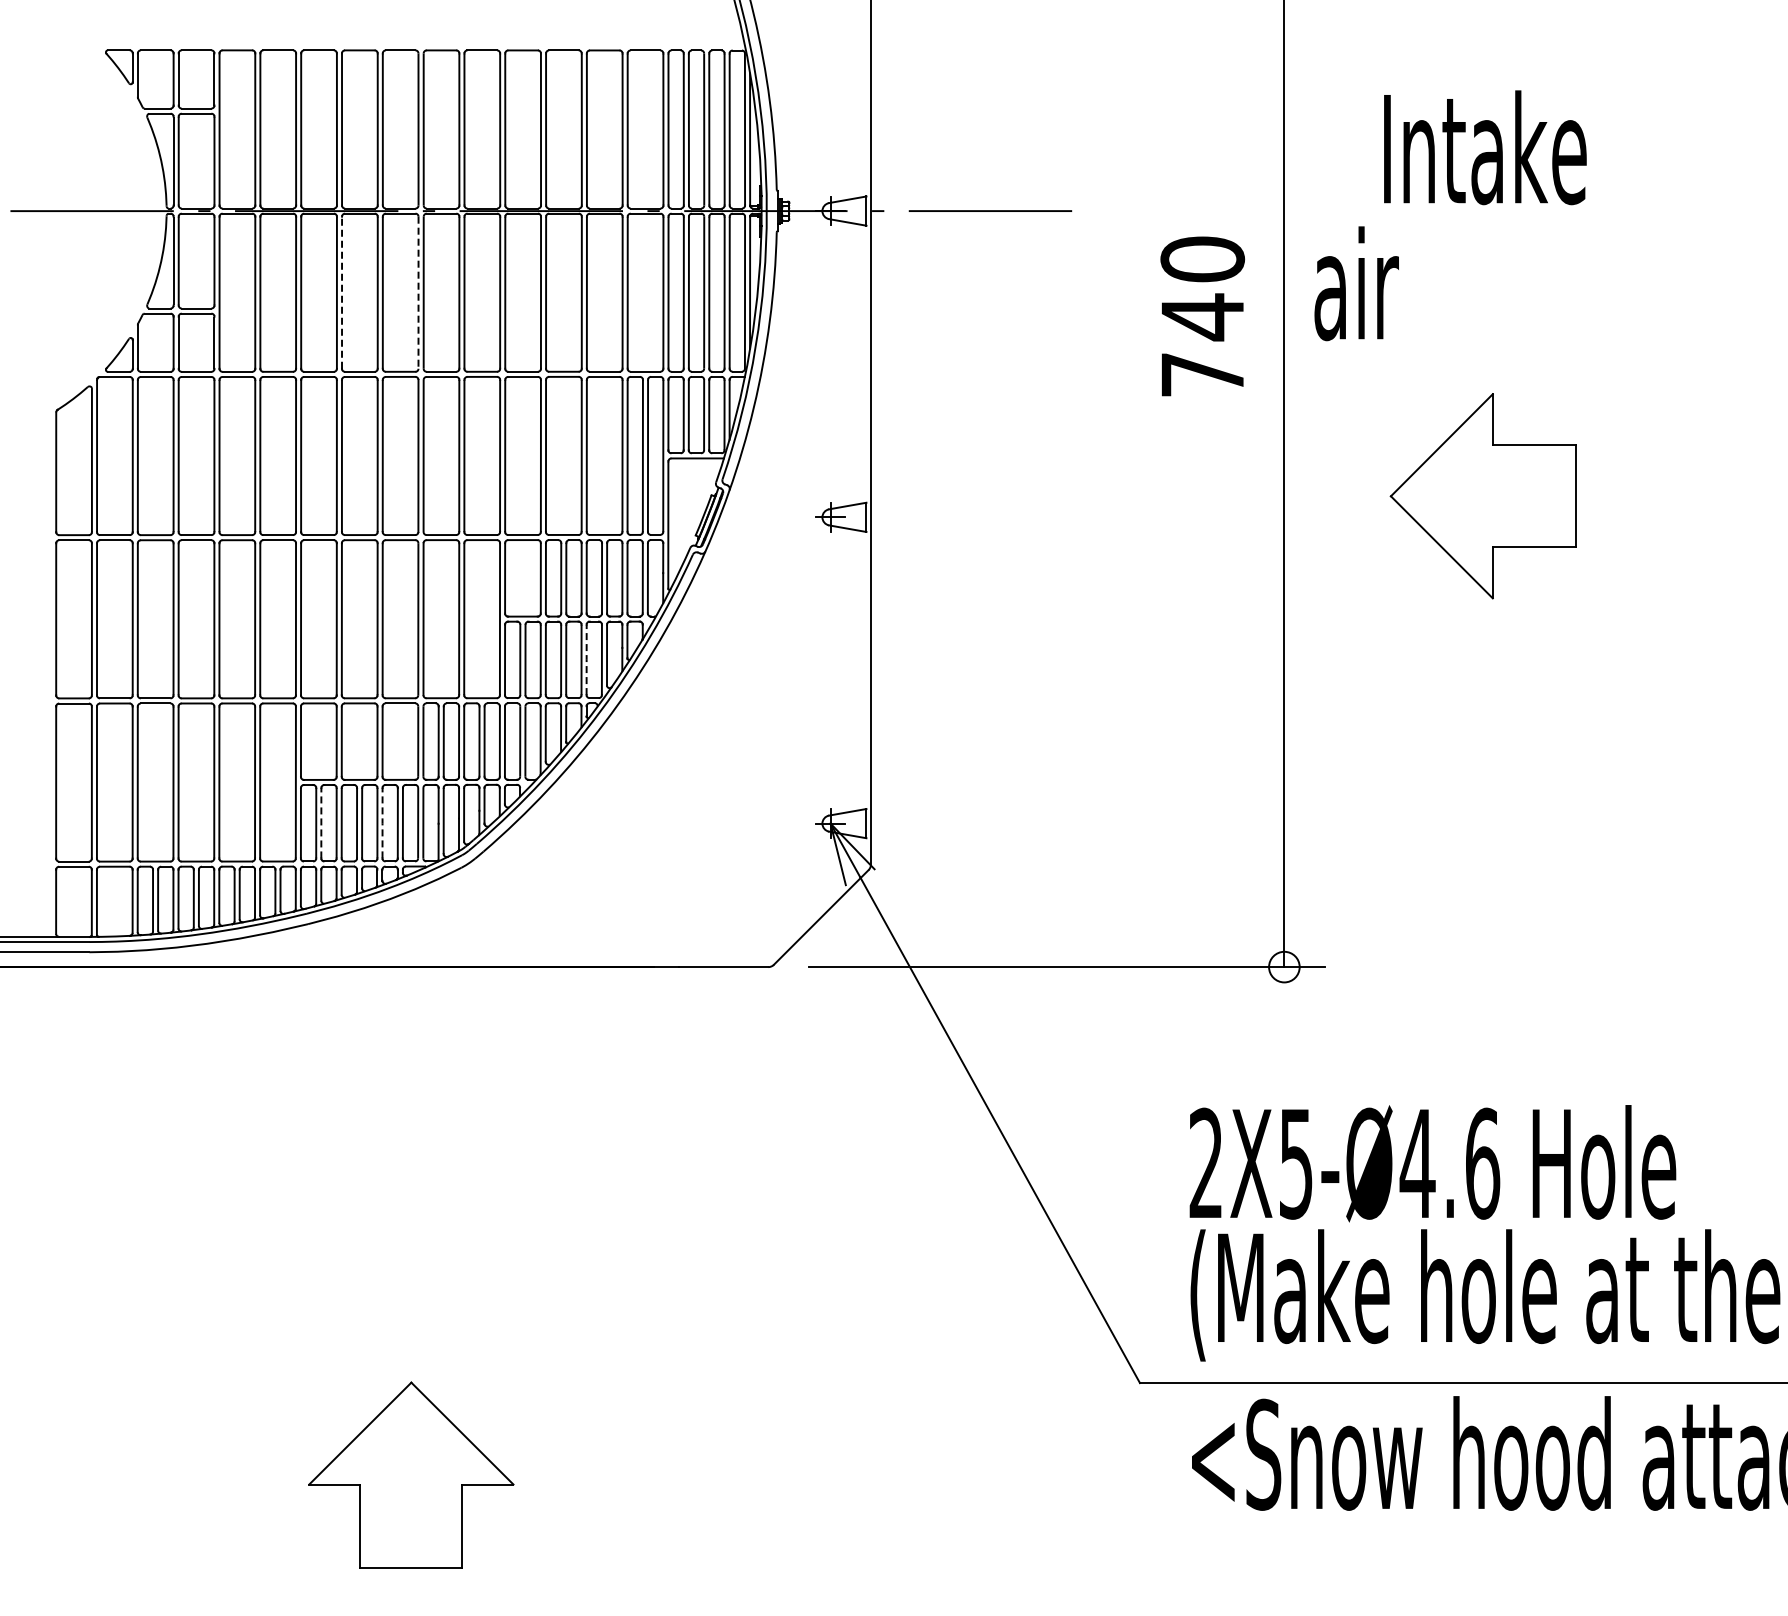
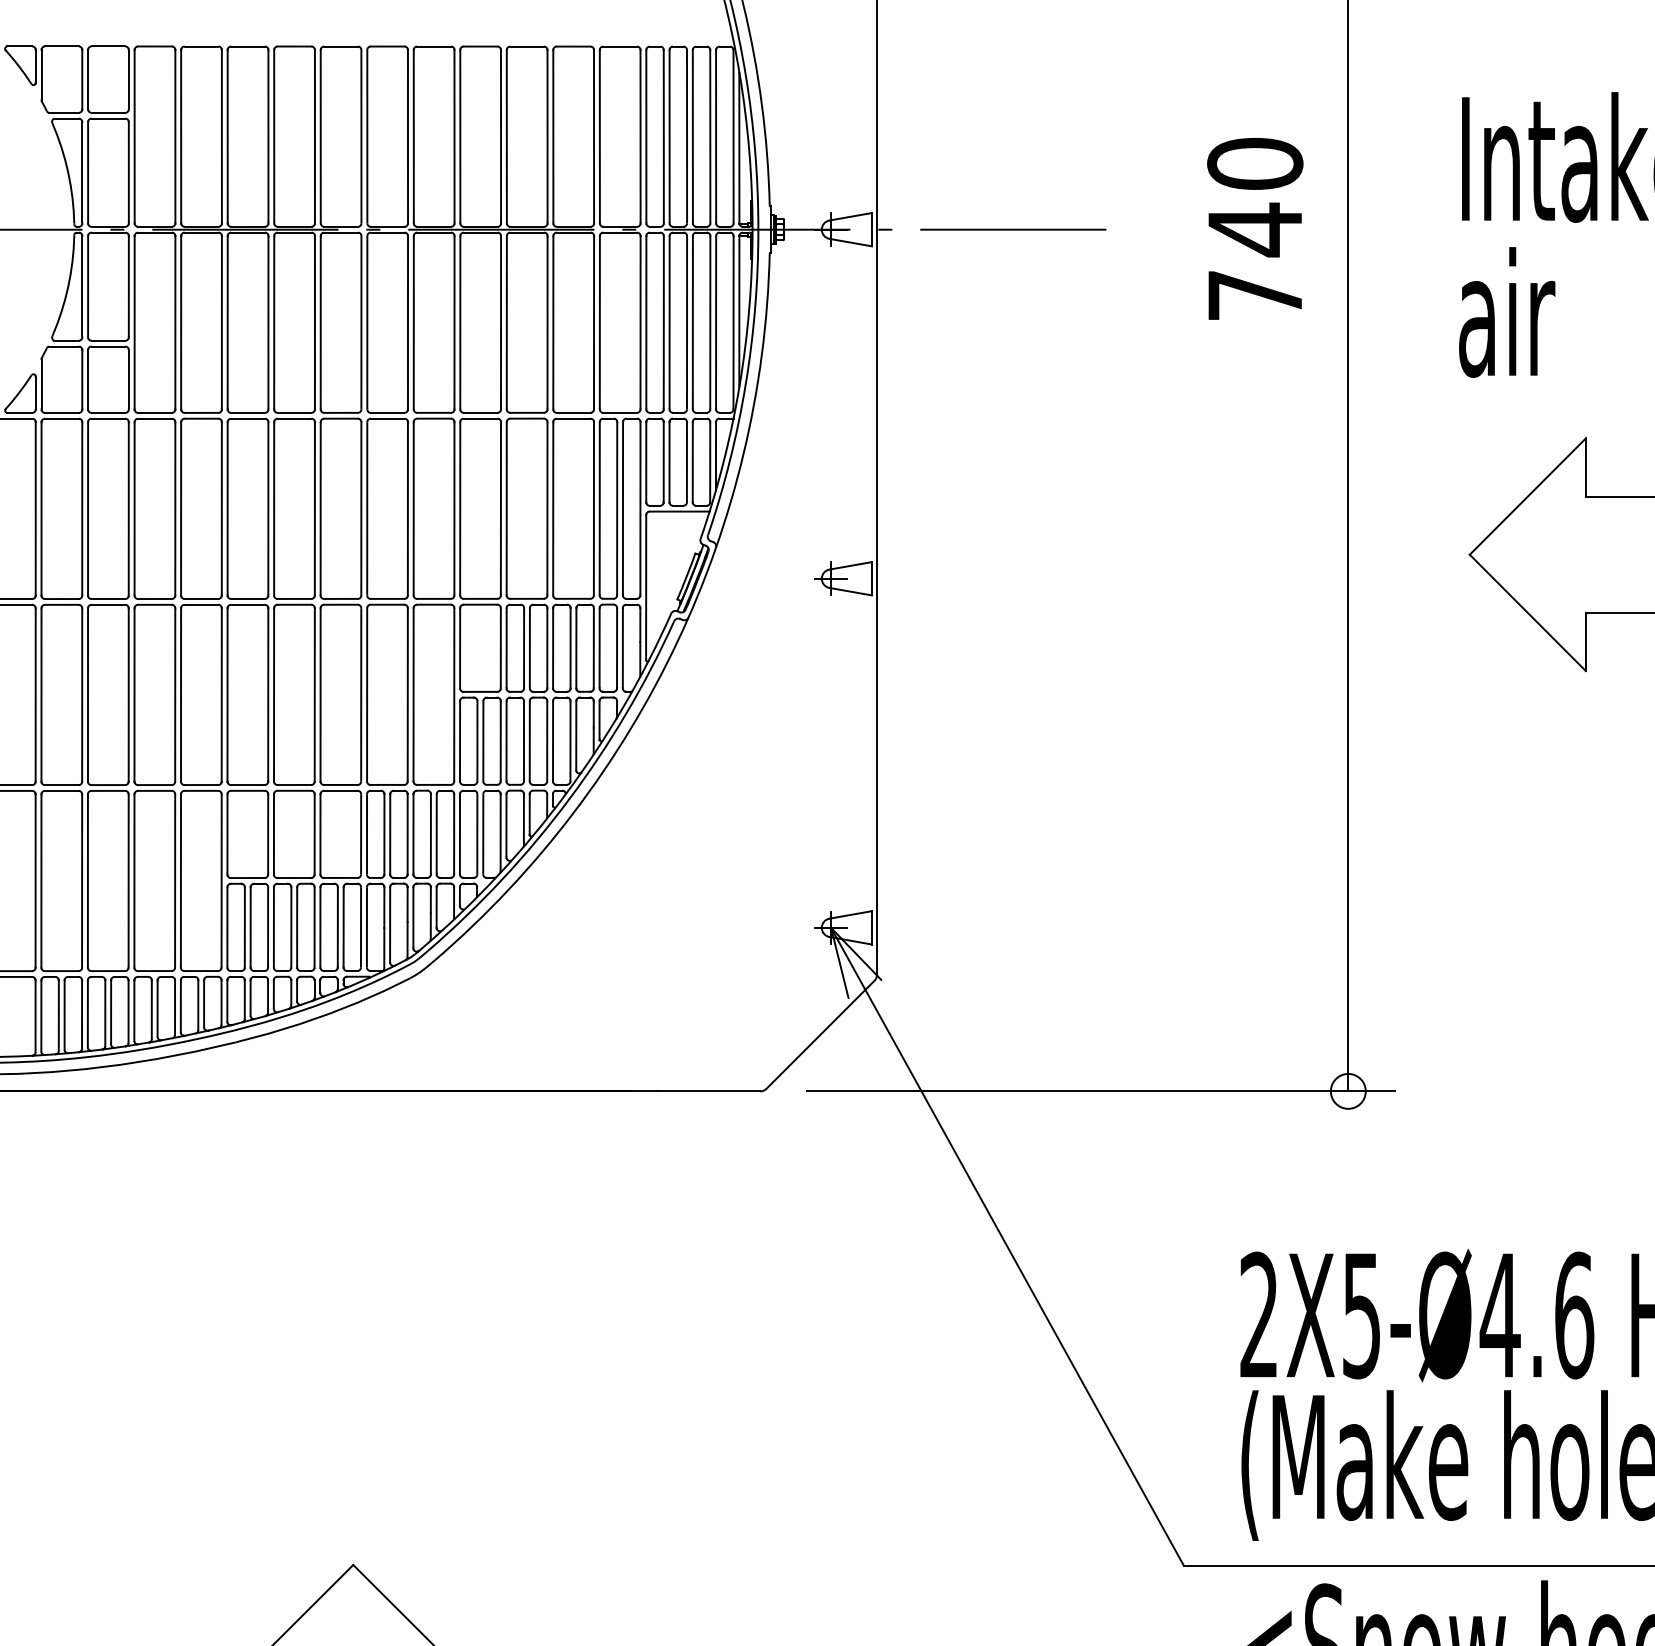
text: (1356, 283) -> (1506, 312), moved
line: (342, 292) -> (274, 322), dashed -> solid
line: (418, 292) -> (361, 322), dashed -> solid
text: (1202, 316) -> (1255, 229), moved
line: (586, 659) -> (552, 740), dashed -> solid
line: (321, 822) -> (250, 926), dashed -> solid
line: (382, 823) -> (320, 927), dashed -> solid

